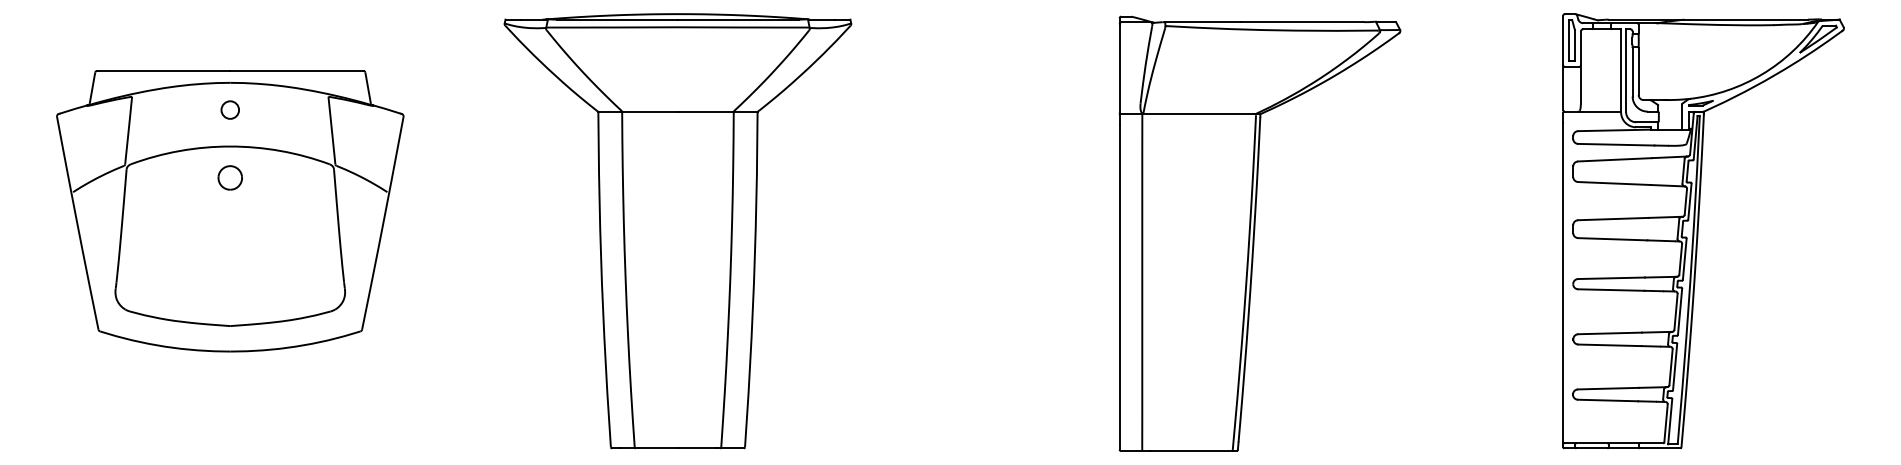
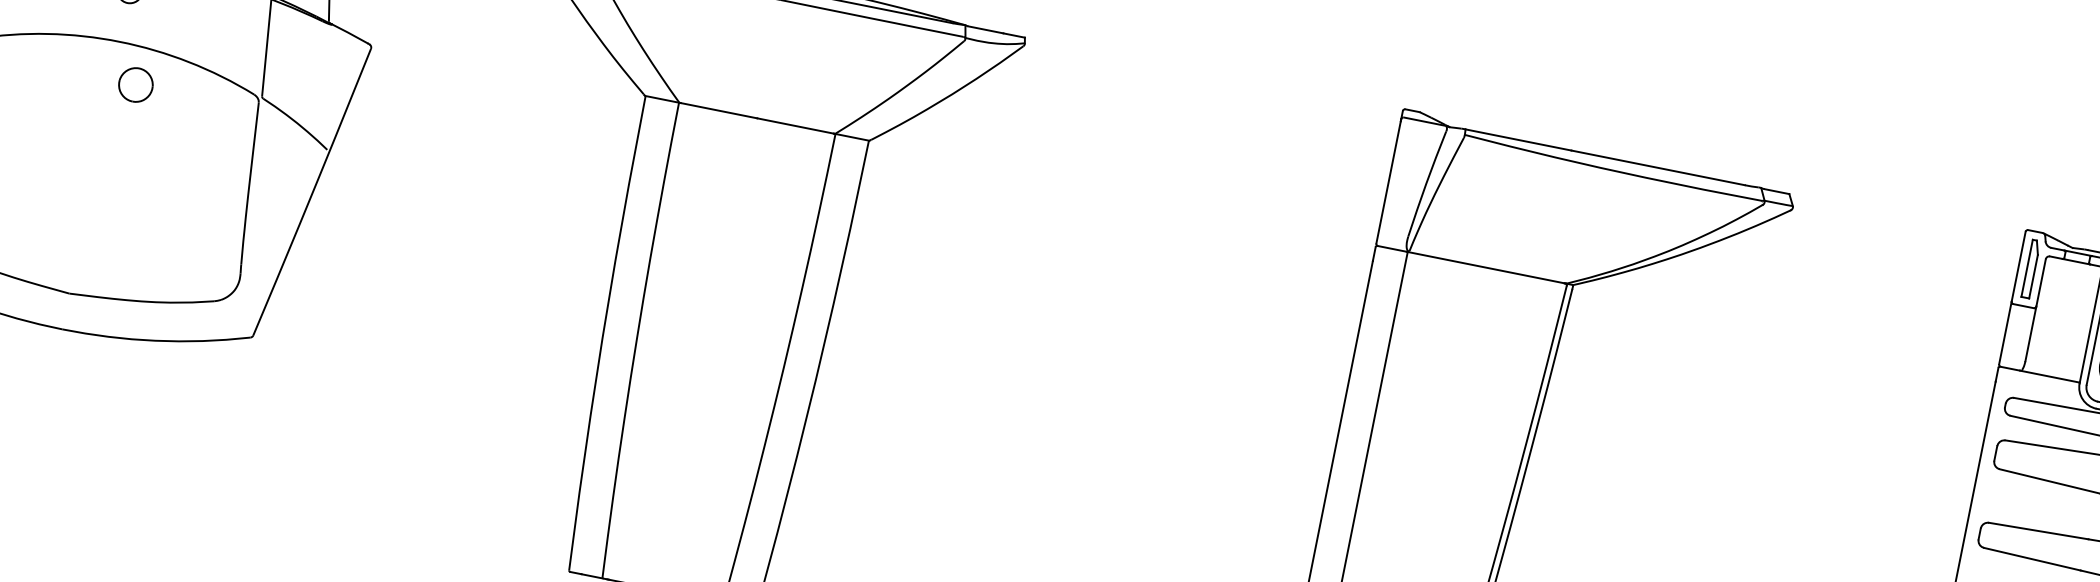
part: (229, 177) -> (134, 84), moved

